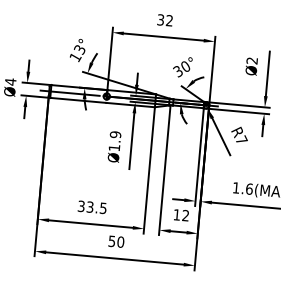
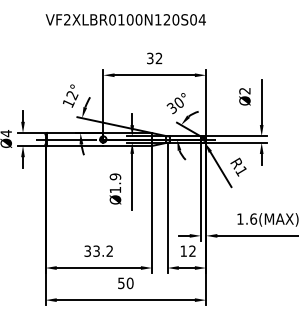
text: (80, 49) -> (72, 95), 13° -> 12°
text: (241, 139) -> (241, 170), R7 -> R1
text: (103, 207) -> (109, 250), 33.5 -> 33.2

